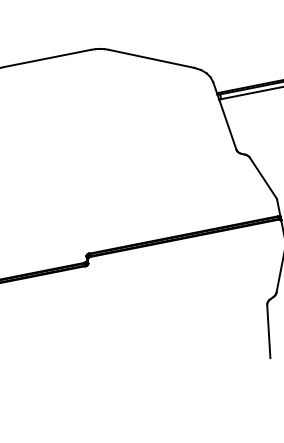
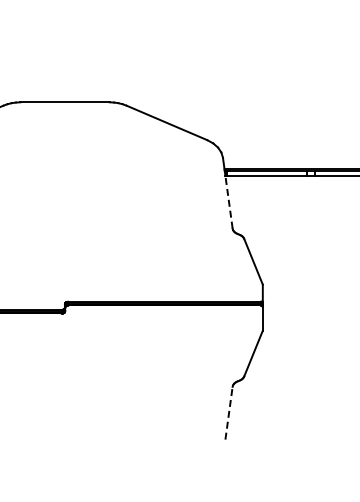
line: (228, 124) -> (229, 202), solid -> dashed
line: (269, 331) -> (229, 413), solid -> dashed

